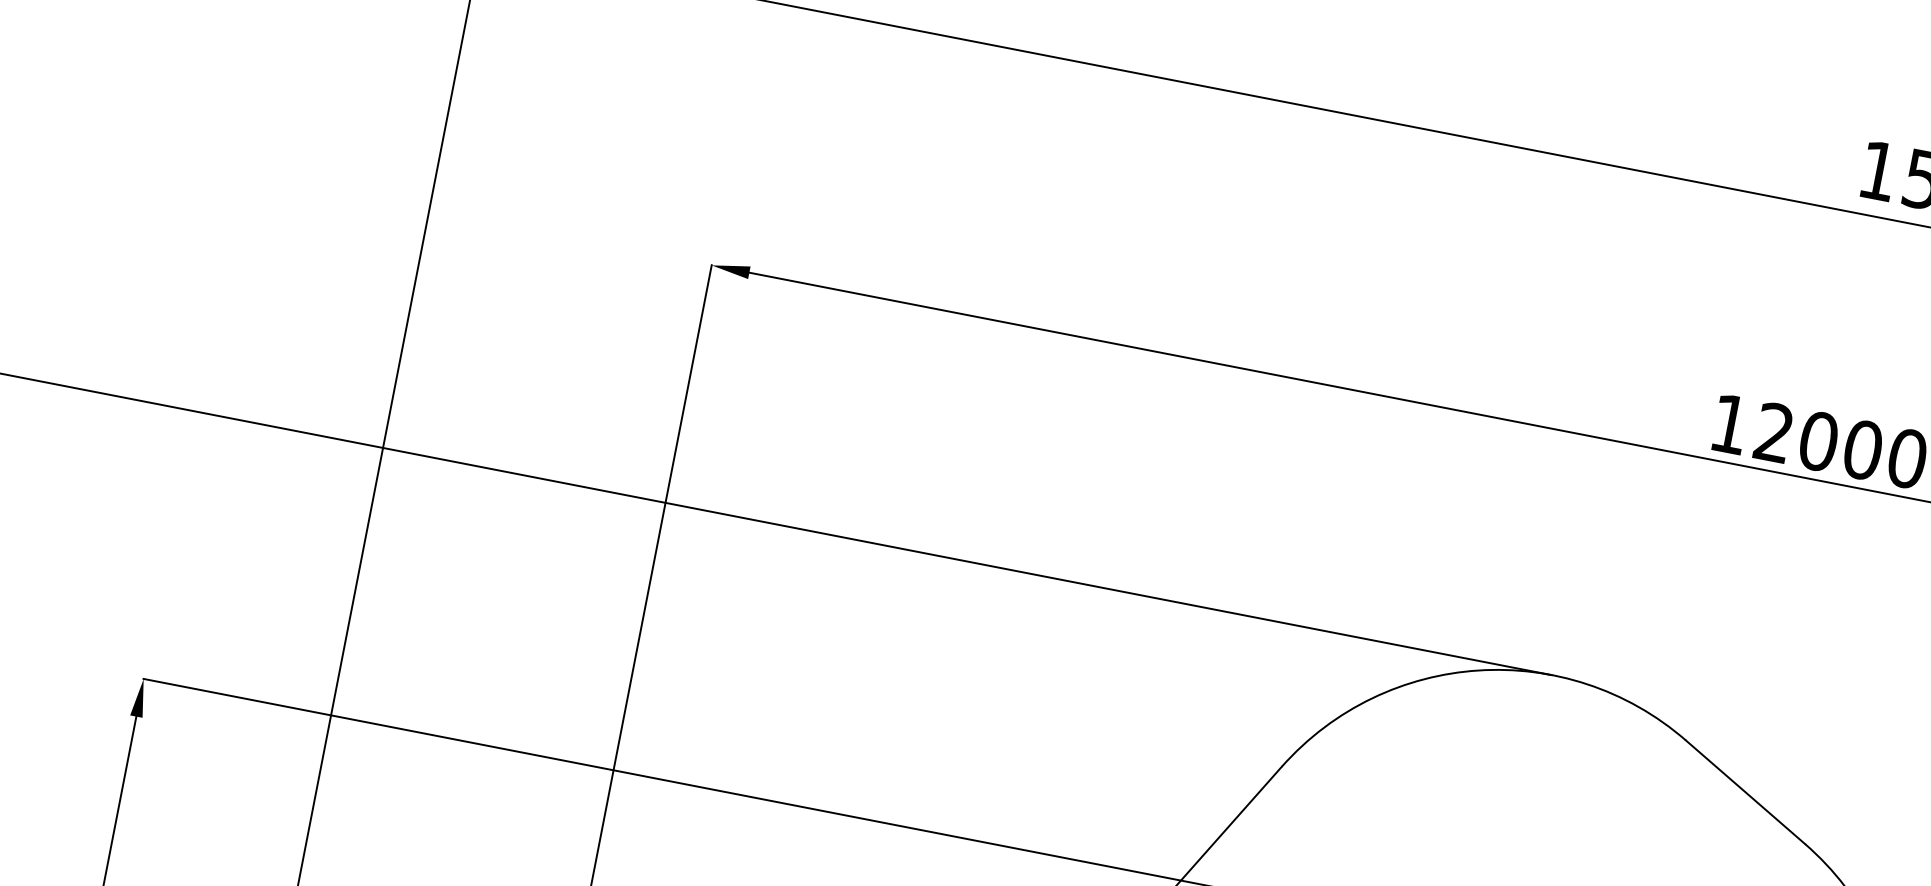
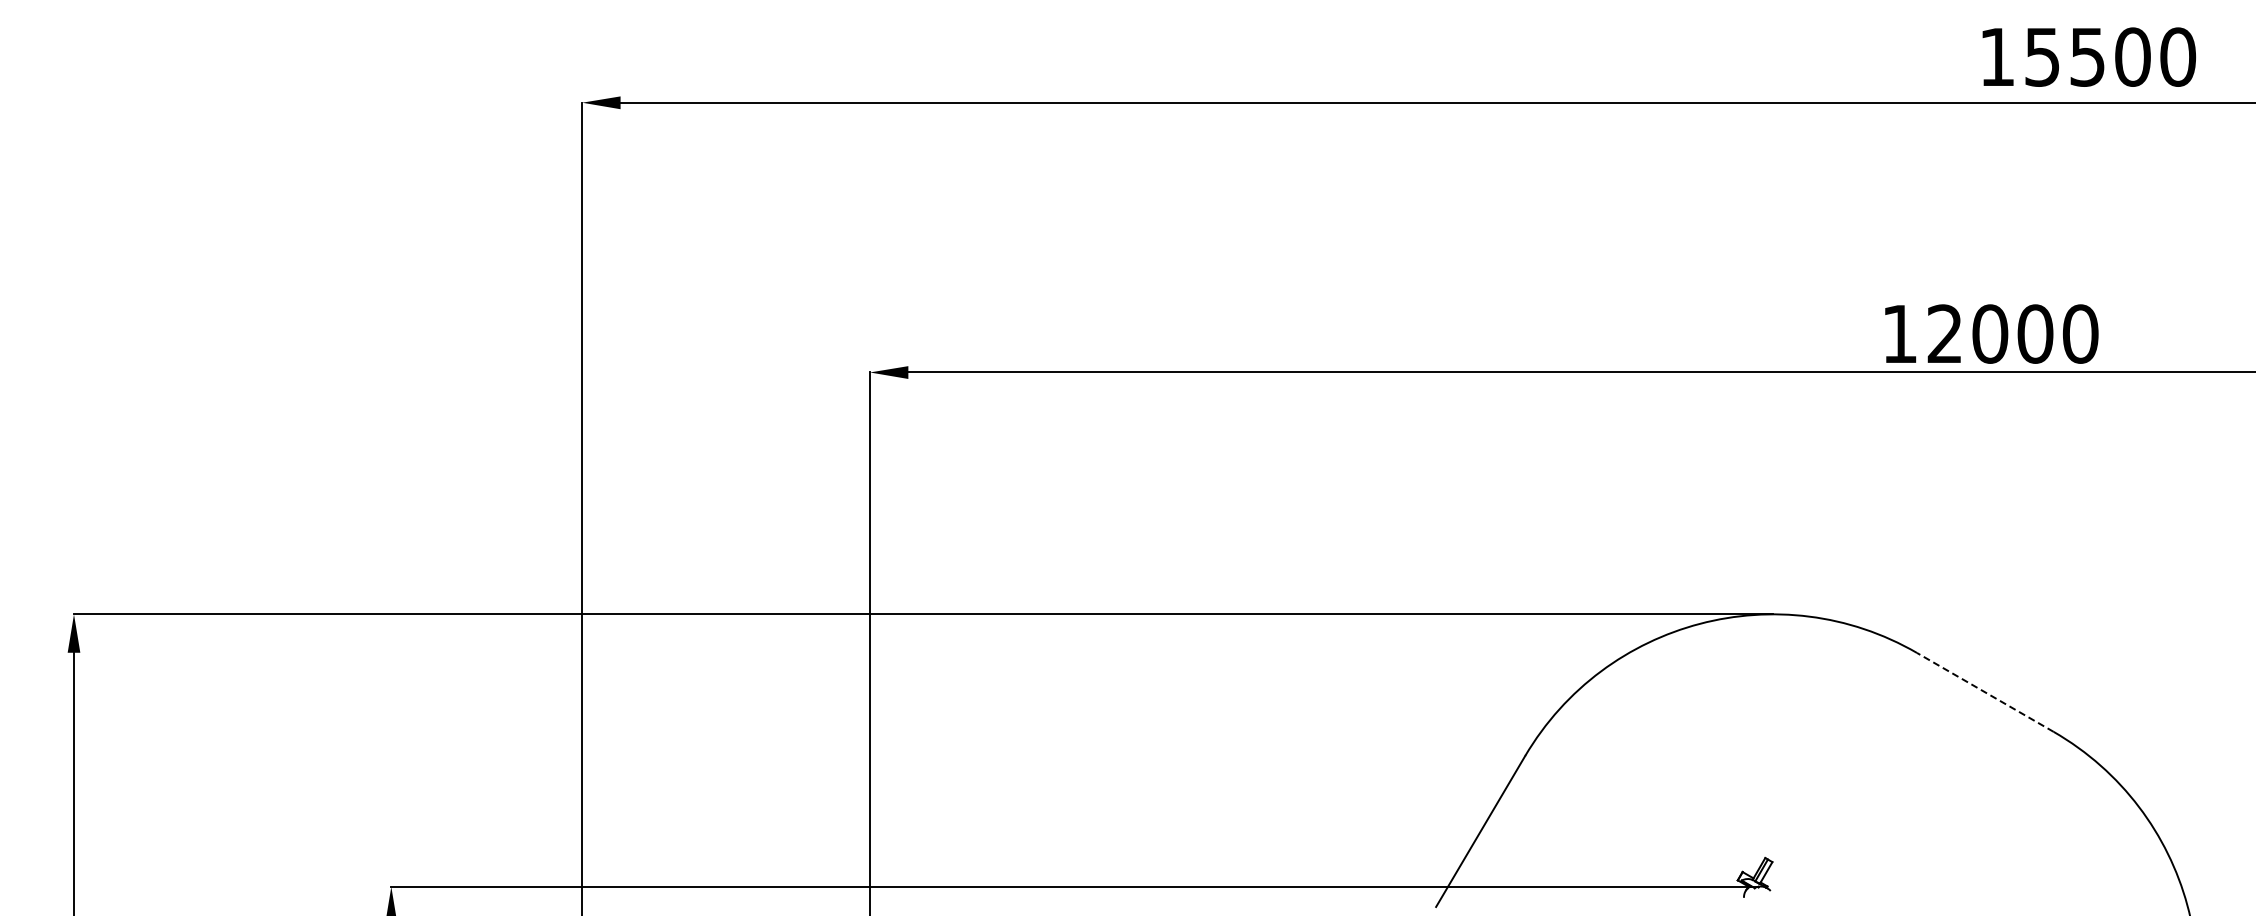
line: (1745, 792) -> (1985, 692), solid -> dashed

